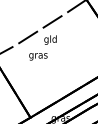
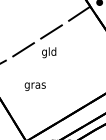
text: (38, 56) -> (35, 86), moved

